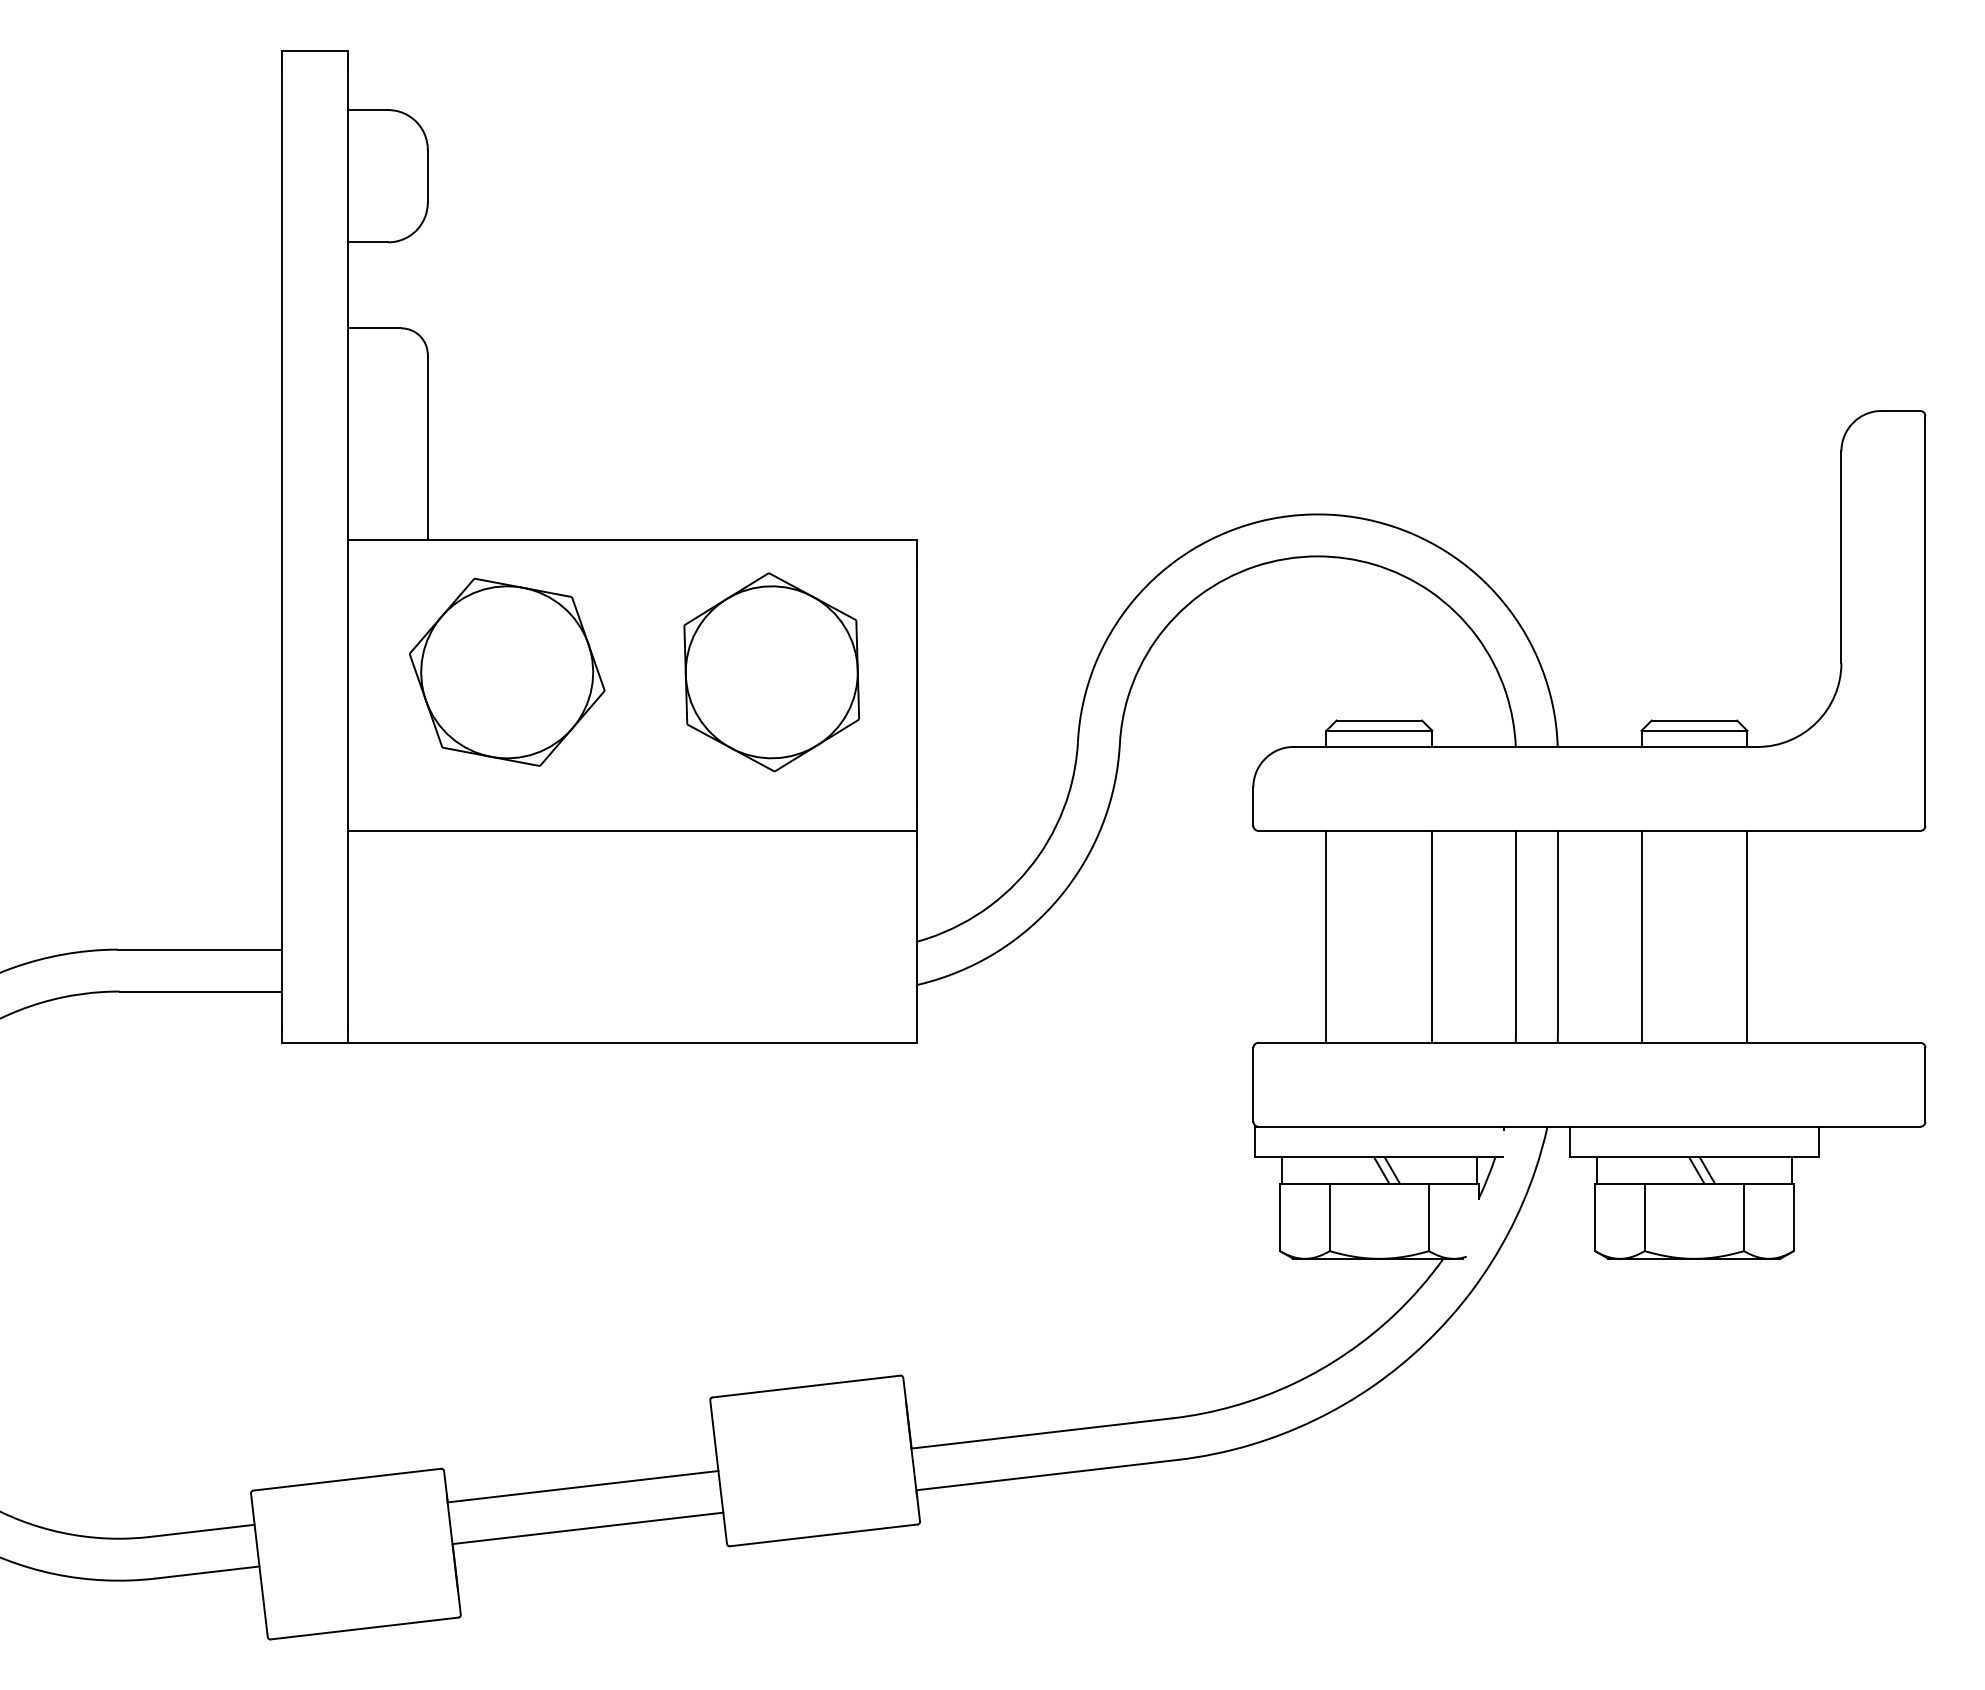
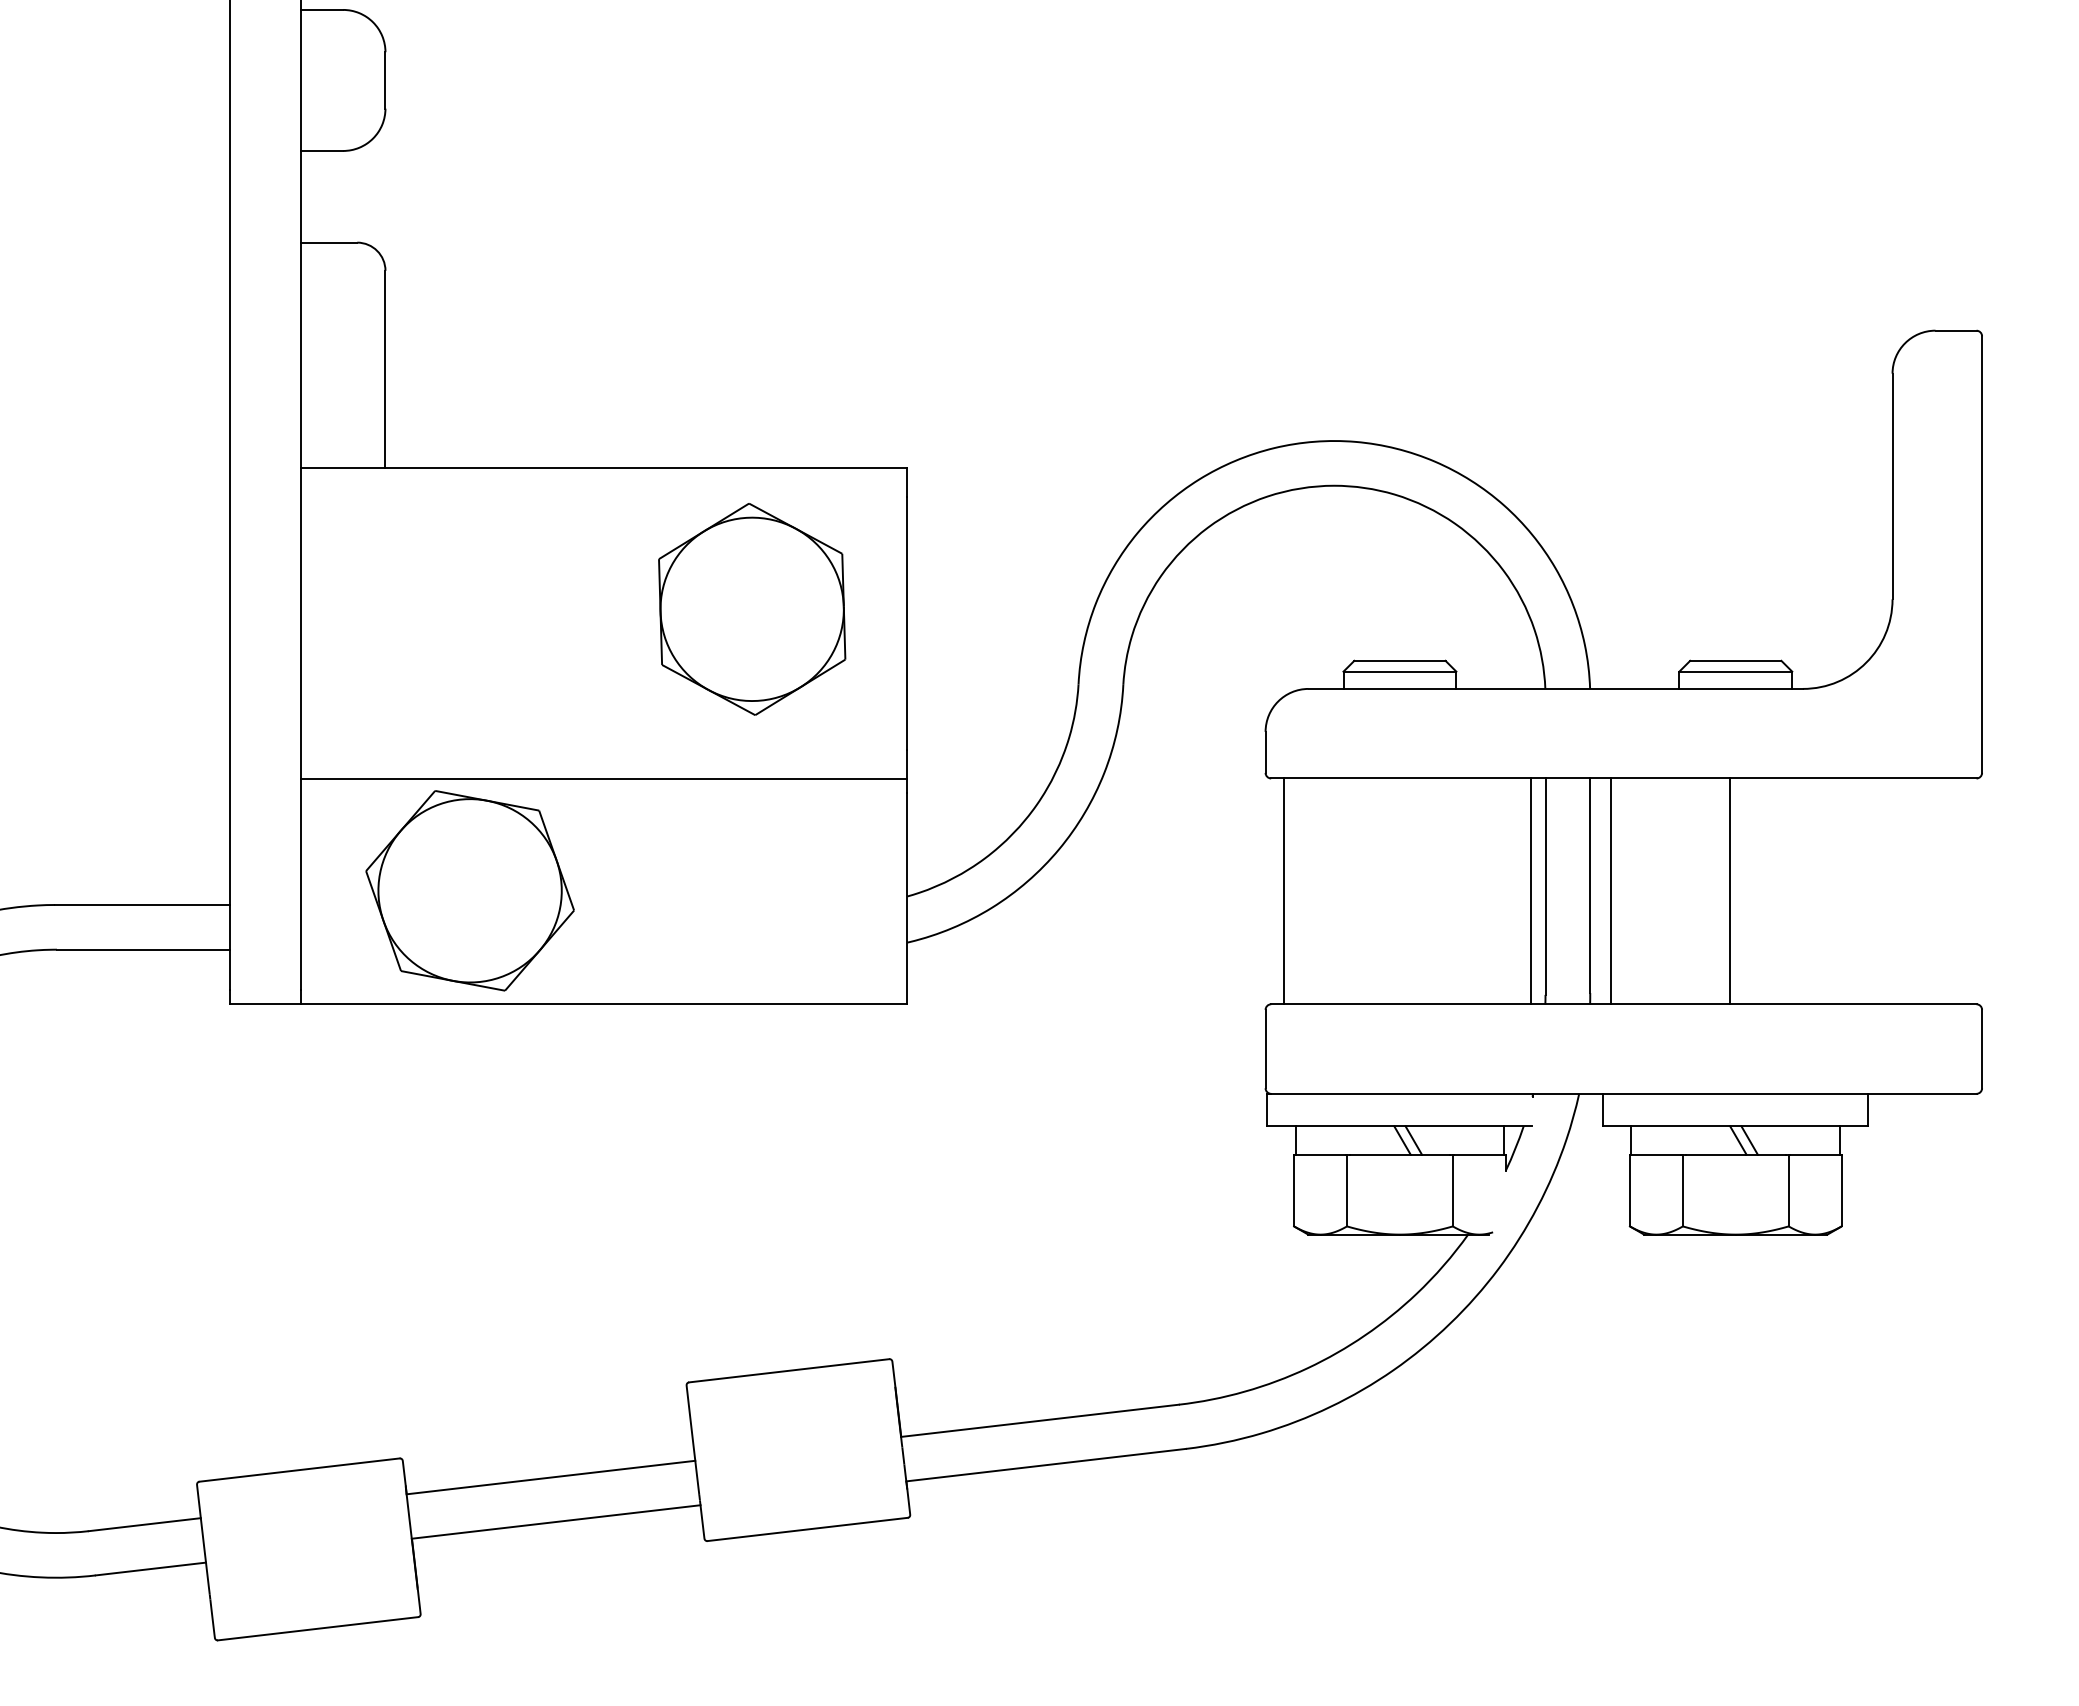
part: (507, 671) -> (470, 889), moved
line: (1326, 936) -> (1283, 890), moved
line: (1432, 936) -> (1531, 890), moved
line: (1641, 936) -> (1611, 890), moved
line: (1747, 936) -> (1730, 890), moved

